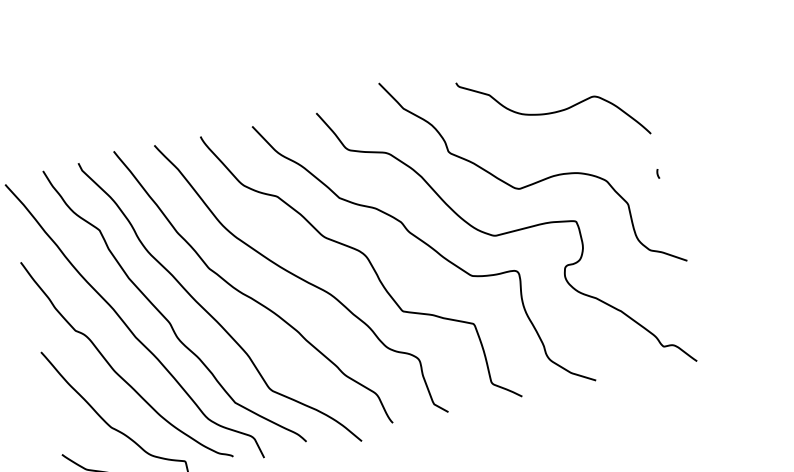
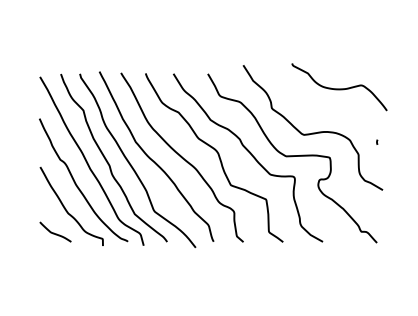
curve: (553, 110) -> (339, 88), moved

